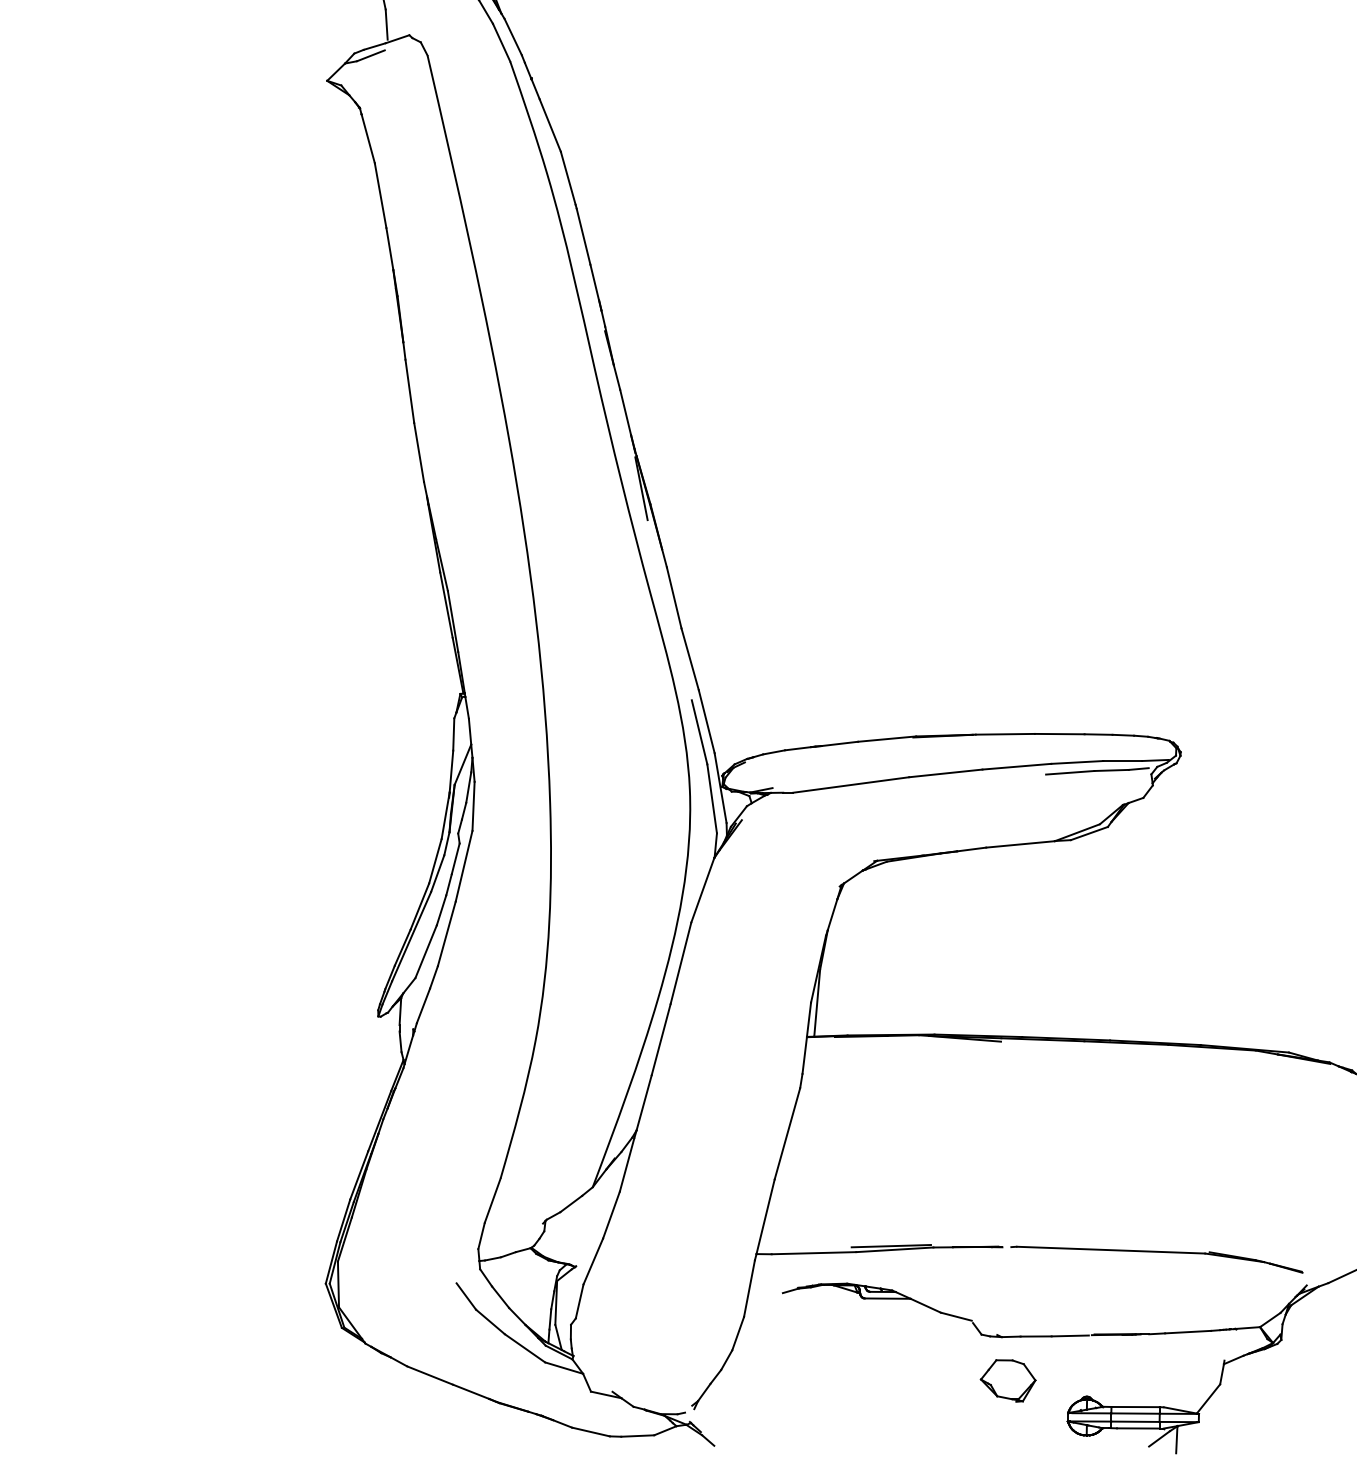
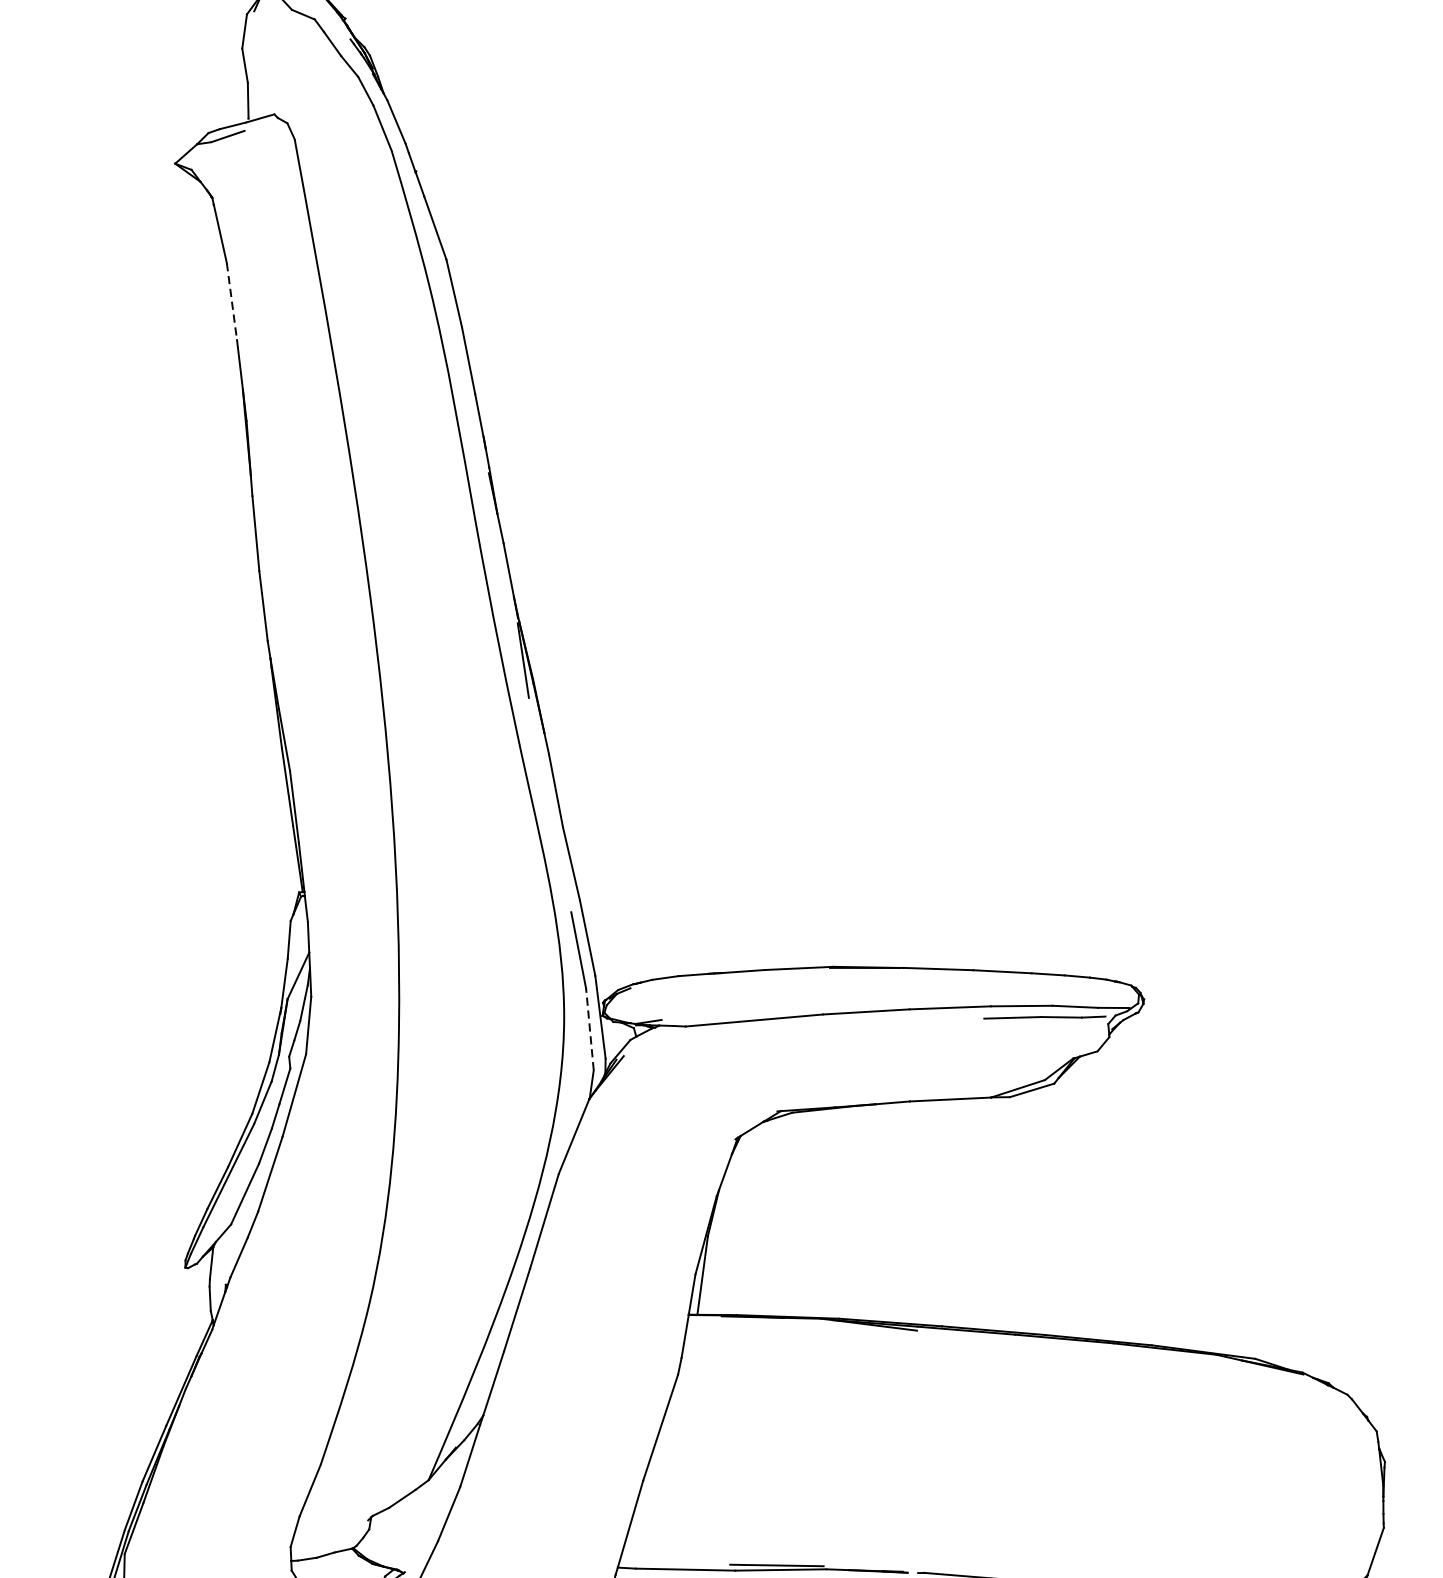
line: (380, 195) -> (231, 301), solid -> dashed
line: (712, 798) -> (590, 1028), solid -> dashed

